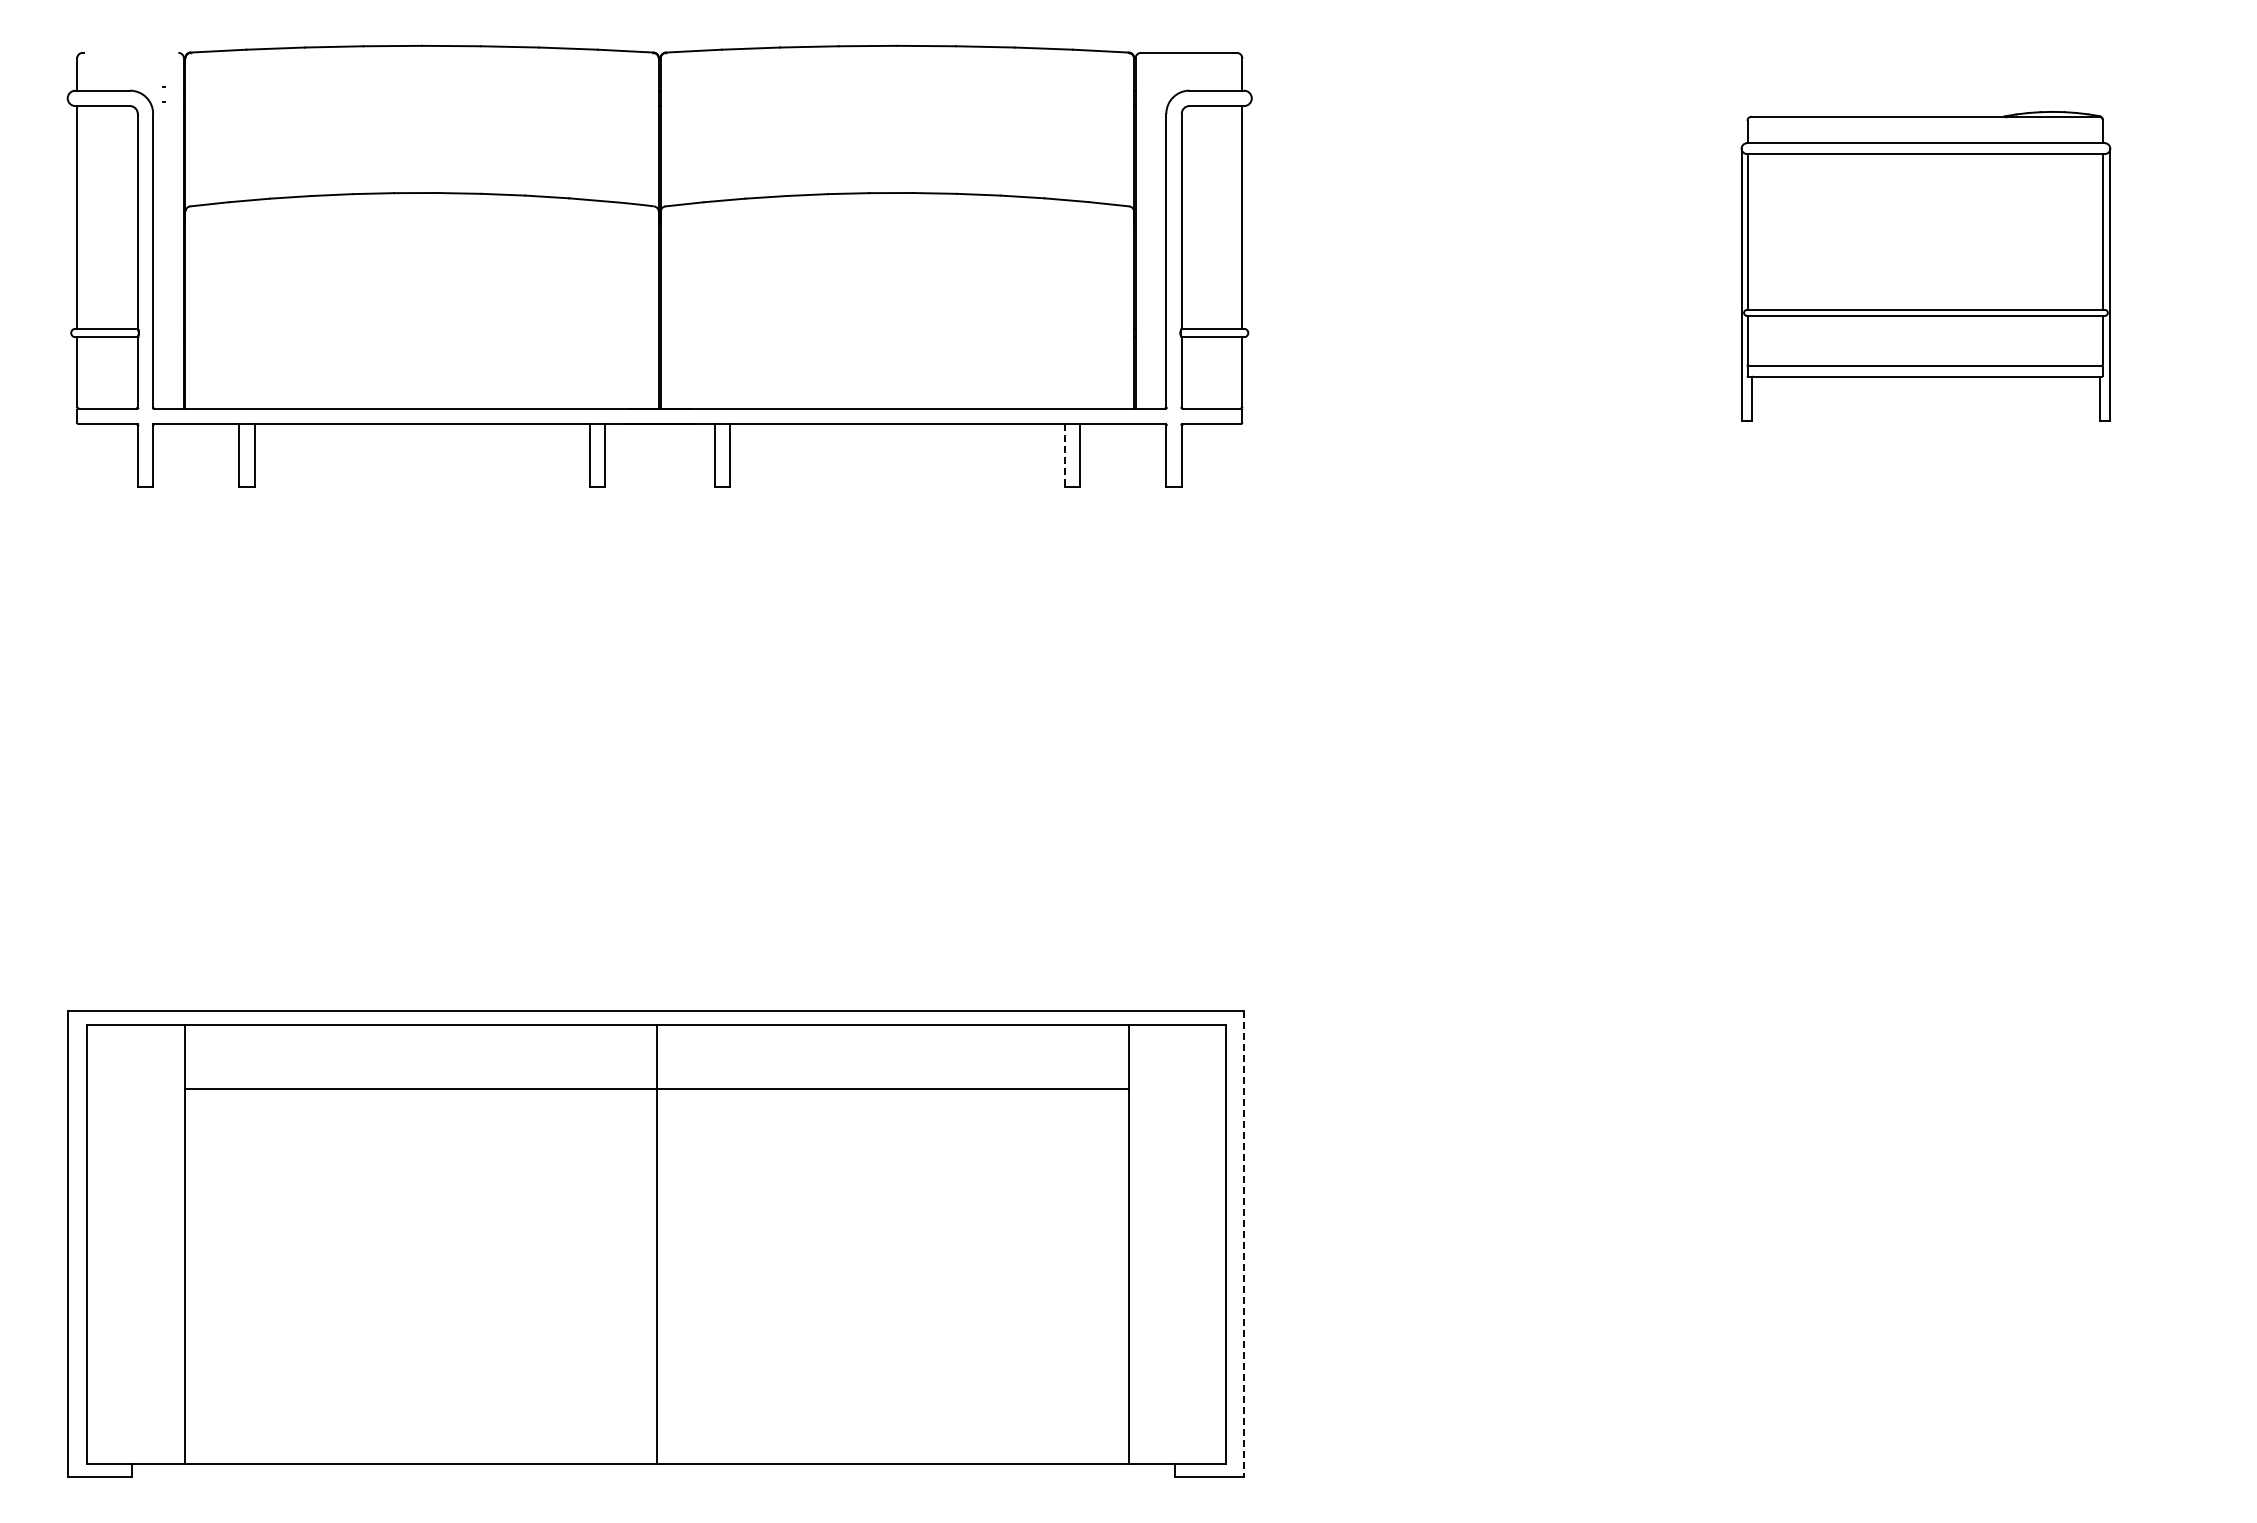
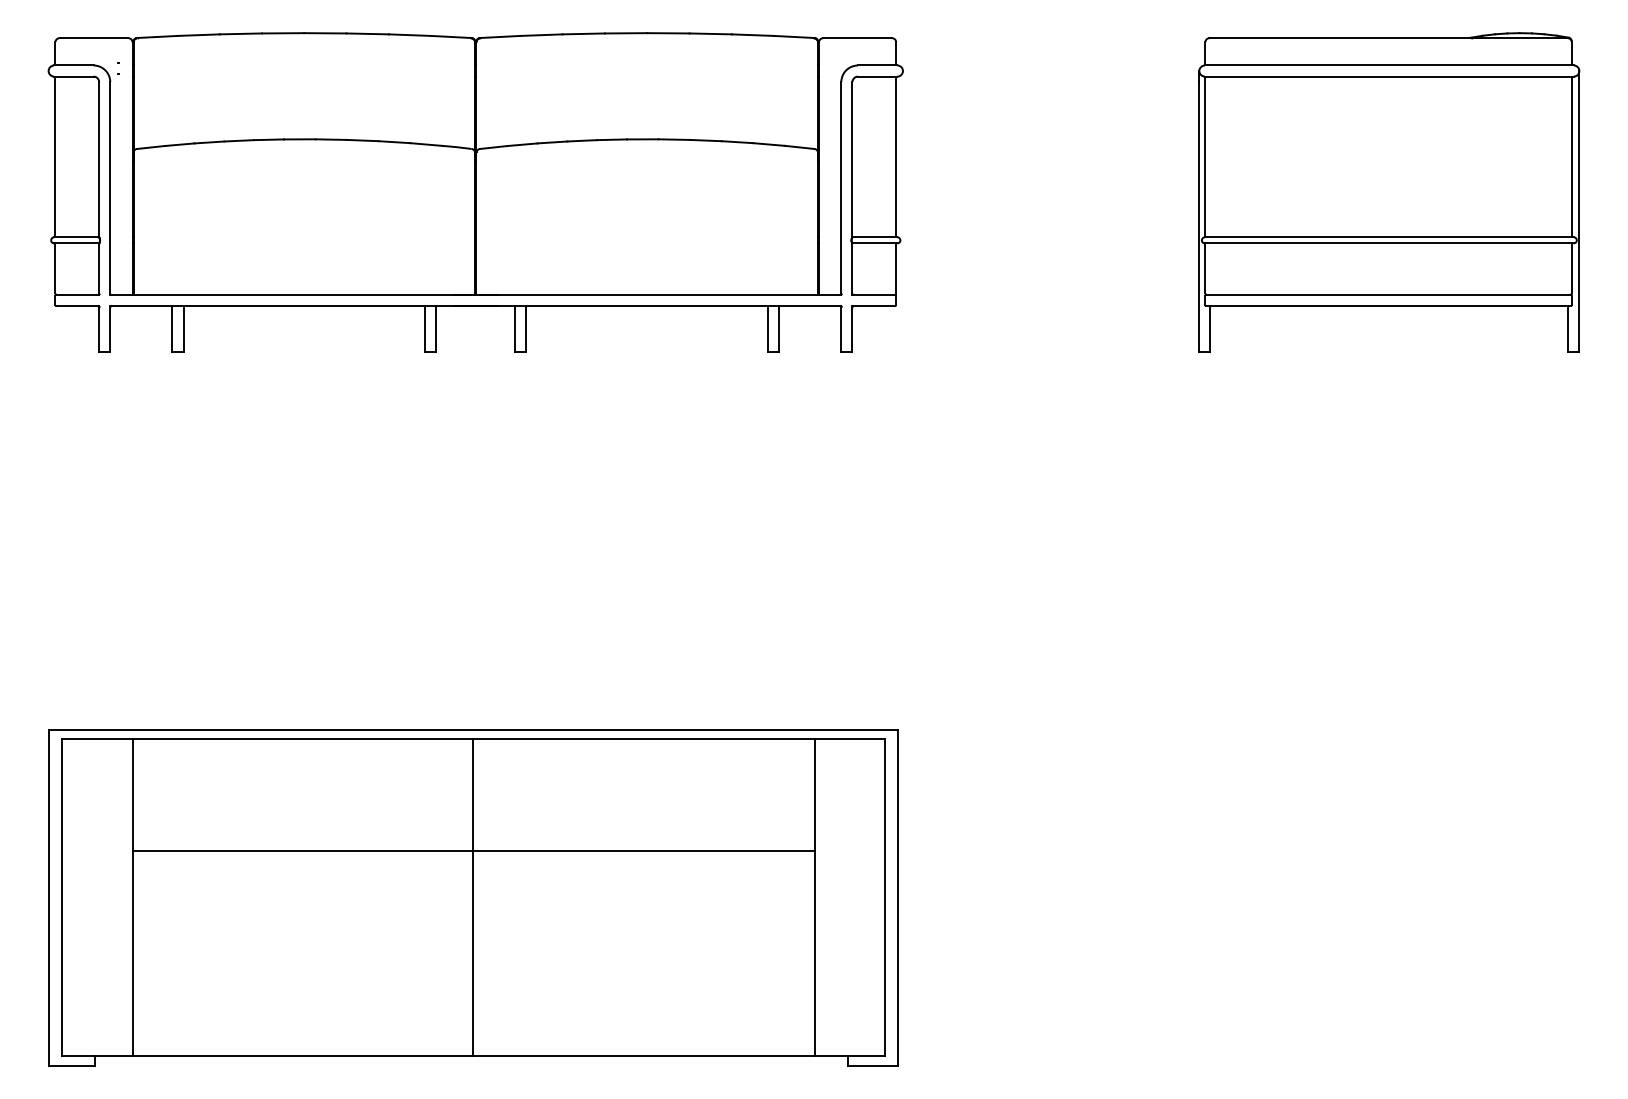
line: (131, 52) -> (94, 37), added
part: (1925, 265) -> (1389, 191), size x1.43
line: (1064, 455) -> (767, 328), dashed -> solid
line: (656, 1089) -> (473, 851), moved
line: (1244, 1244) -> (897, 897), dashed -> solid

